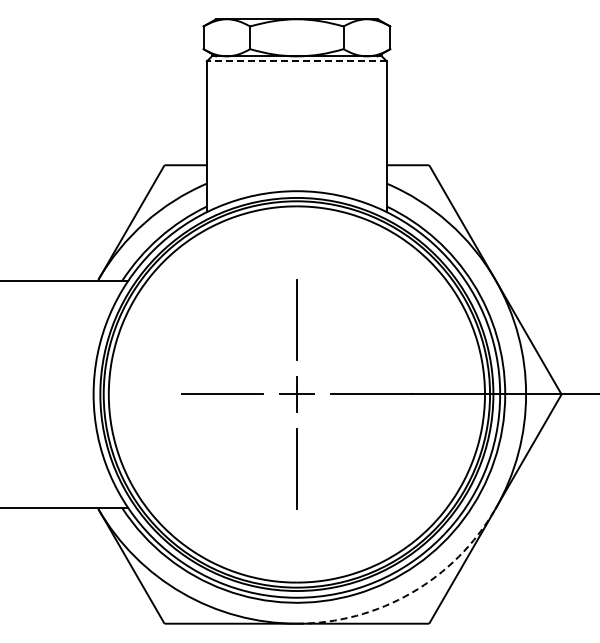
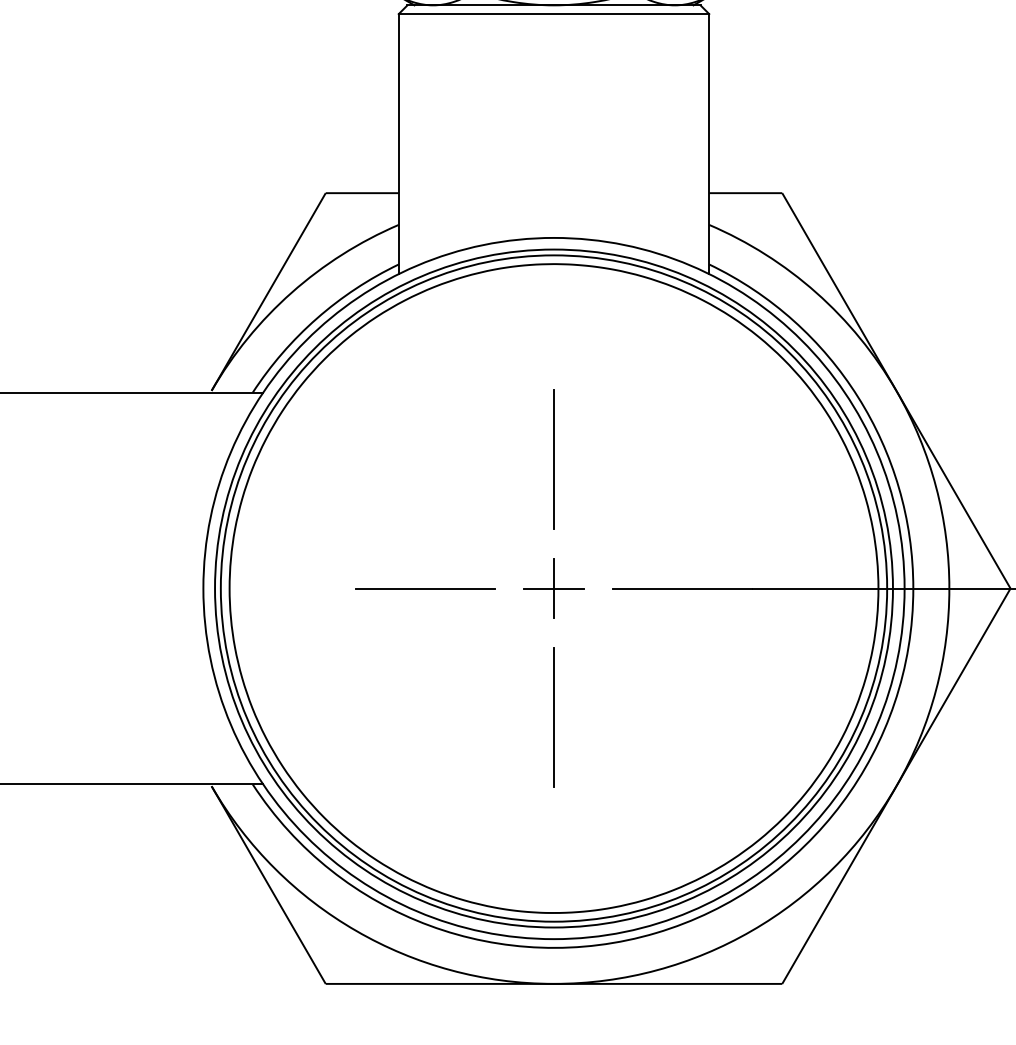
line: (296, 61) -> (553, 14), dashed -> solid
arc: (411, 592) -> (751, 930), dashed -> solid

